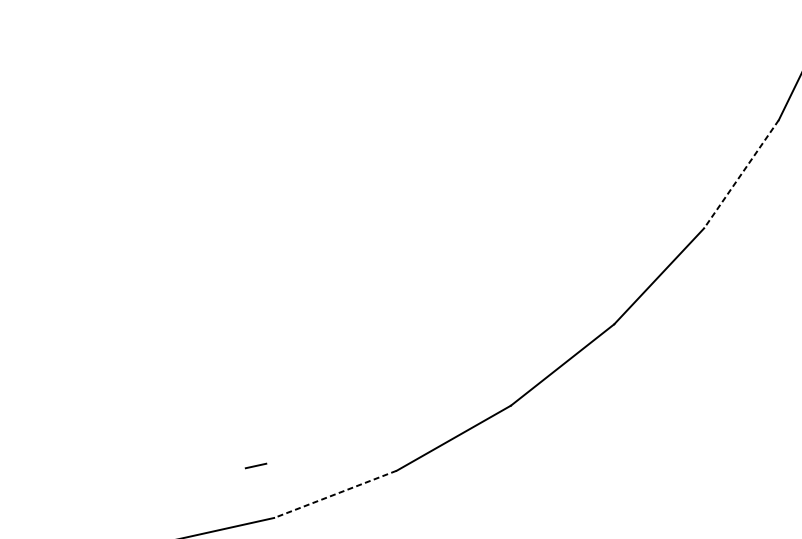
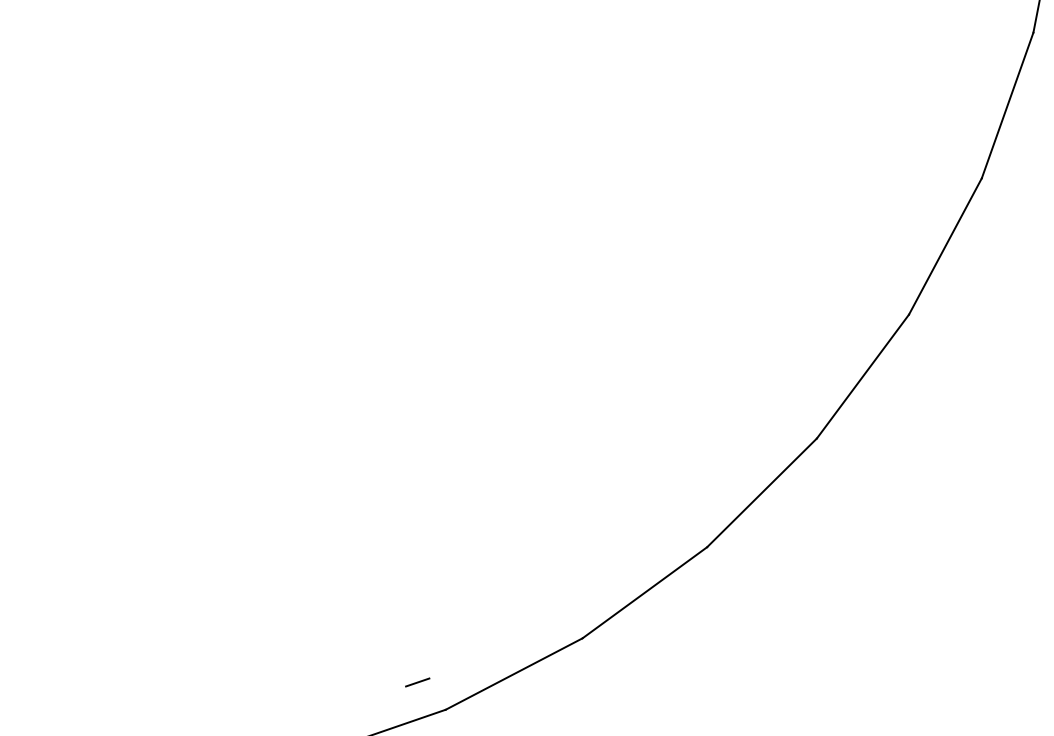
line: (741, 174) -> (945, 246), dashed -> solid
line: (255, 465) -> (417, 682), moved
line: (334, 494) -> (513, 674), dashed -> solid

